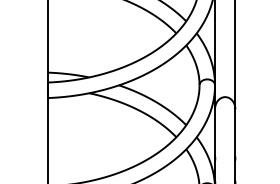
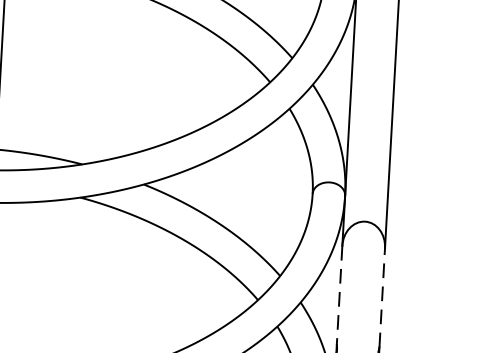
line: (215, 132) -> (340, 294), solid -> dashed
line: (235, 132) -> (382, 297), solid -> dashed

